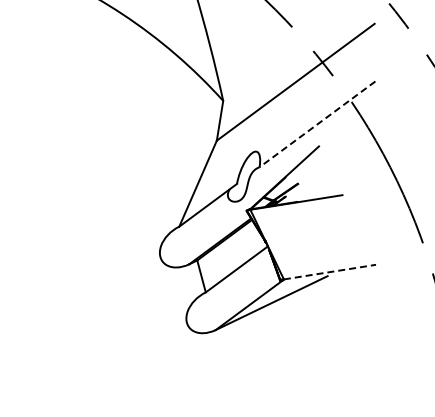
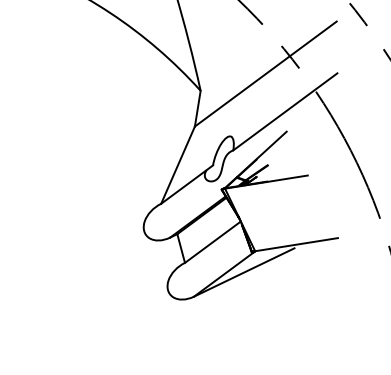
line: (317, 124) -> (285, 112), dashed -> solid
line: (329, 272) -> (296, 245), dashed -> solid

